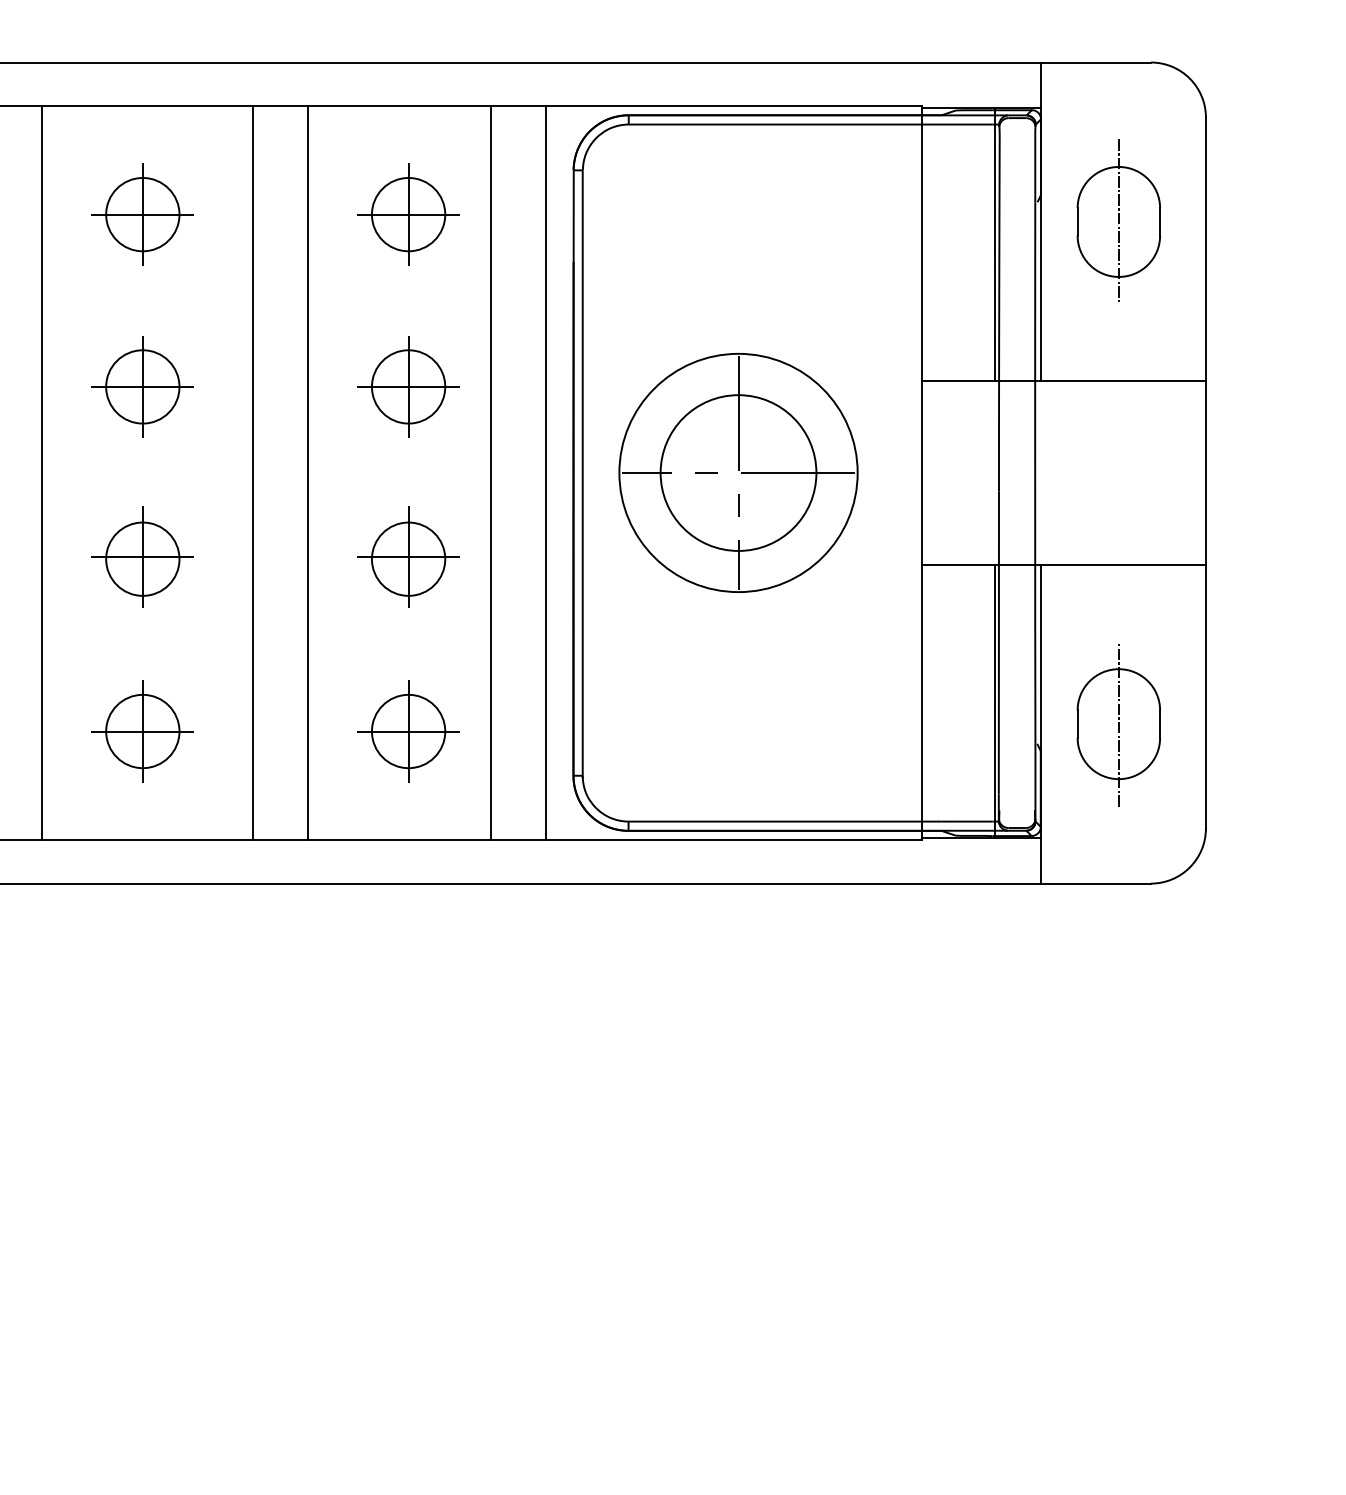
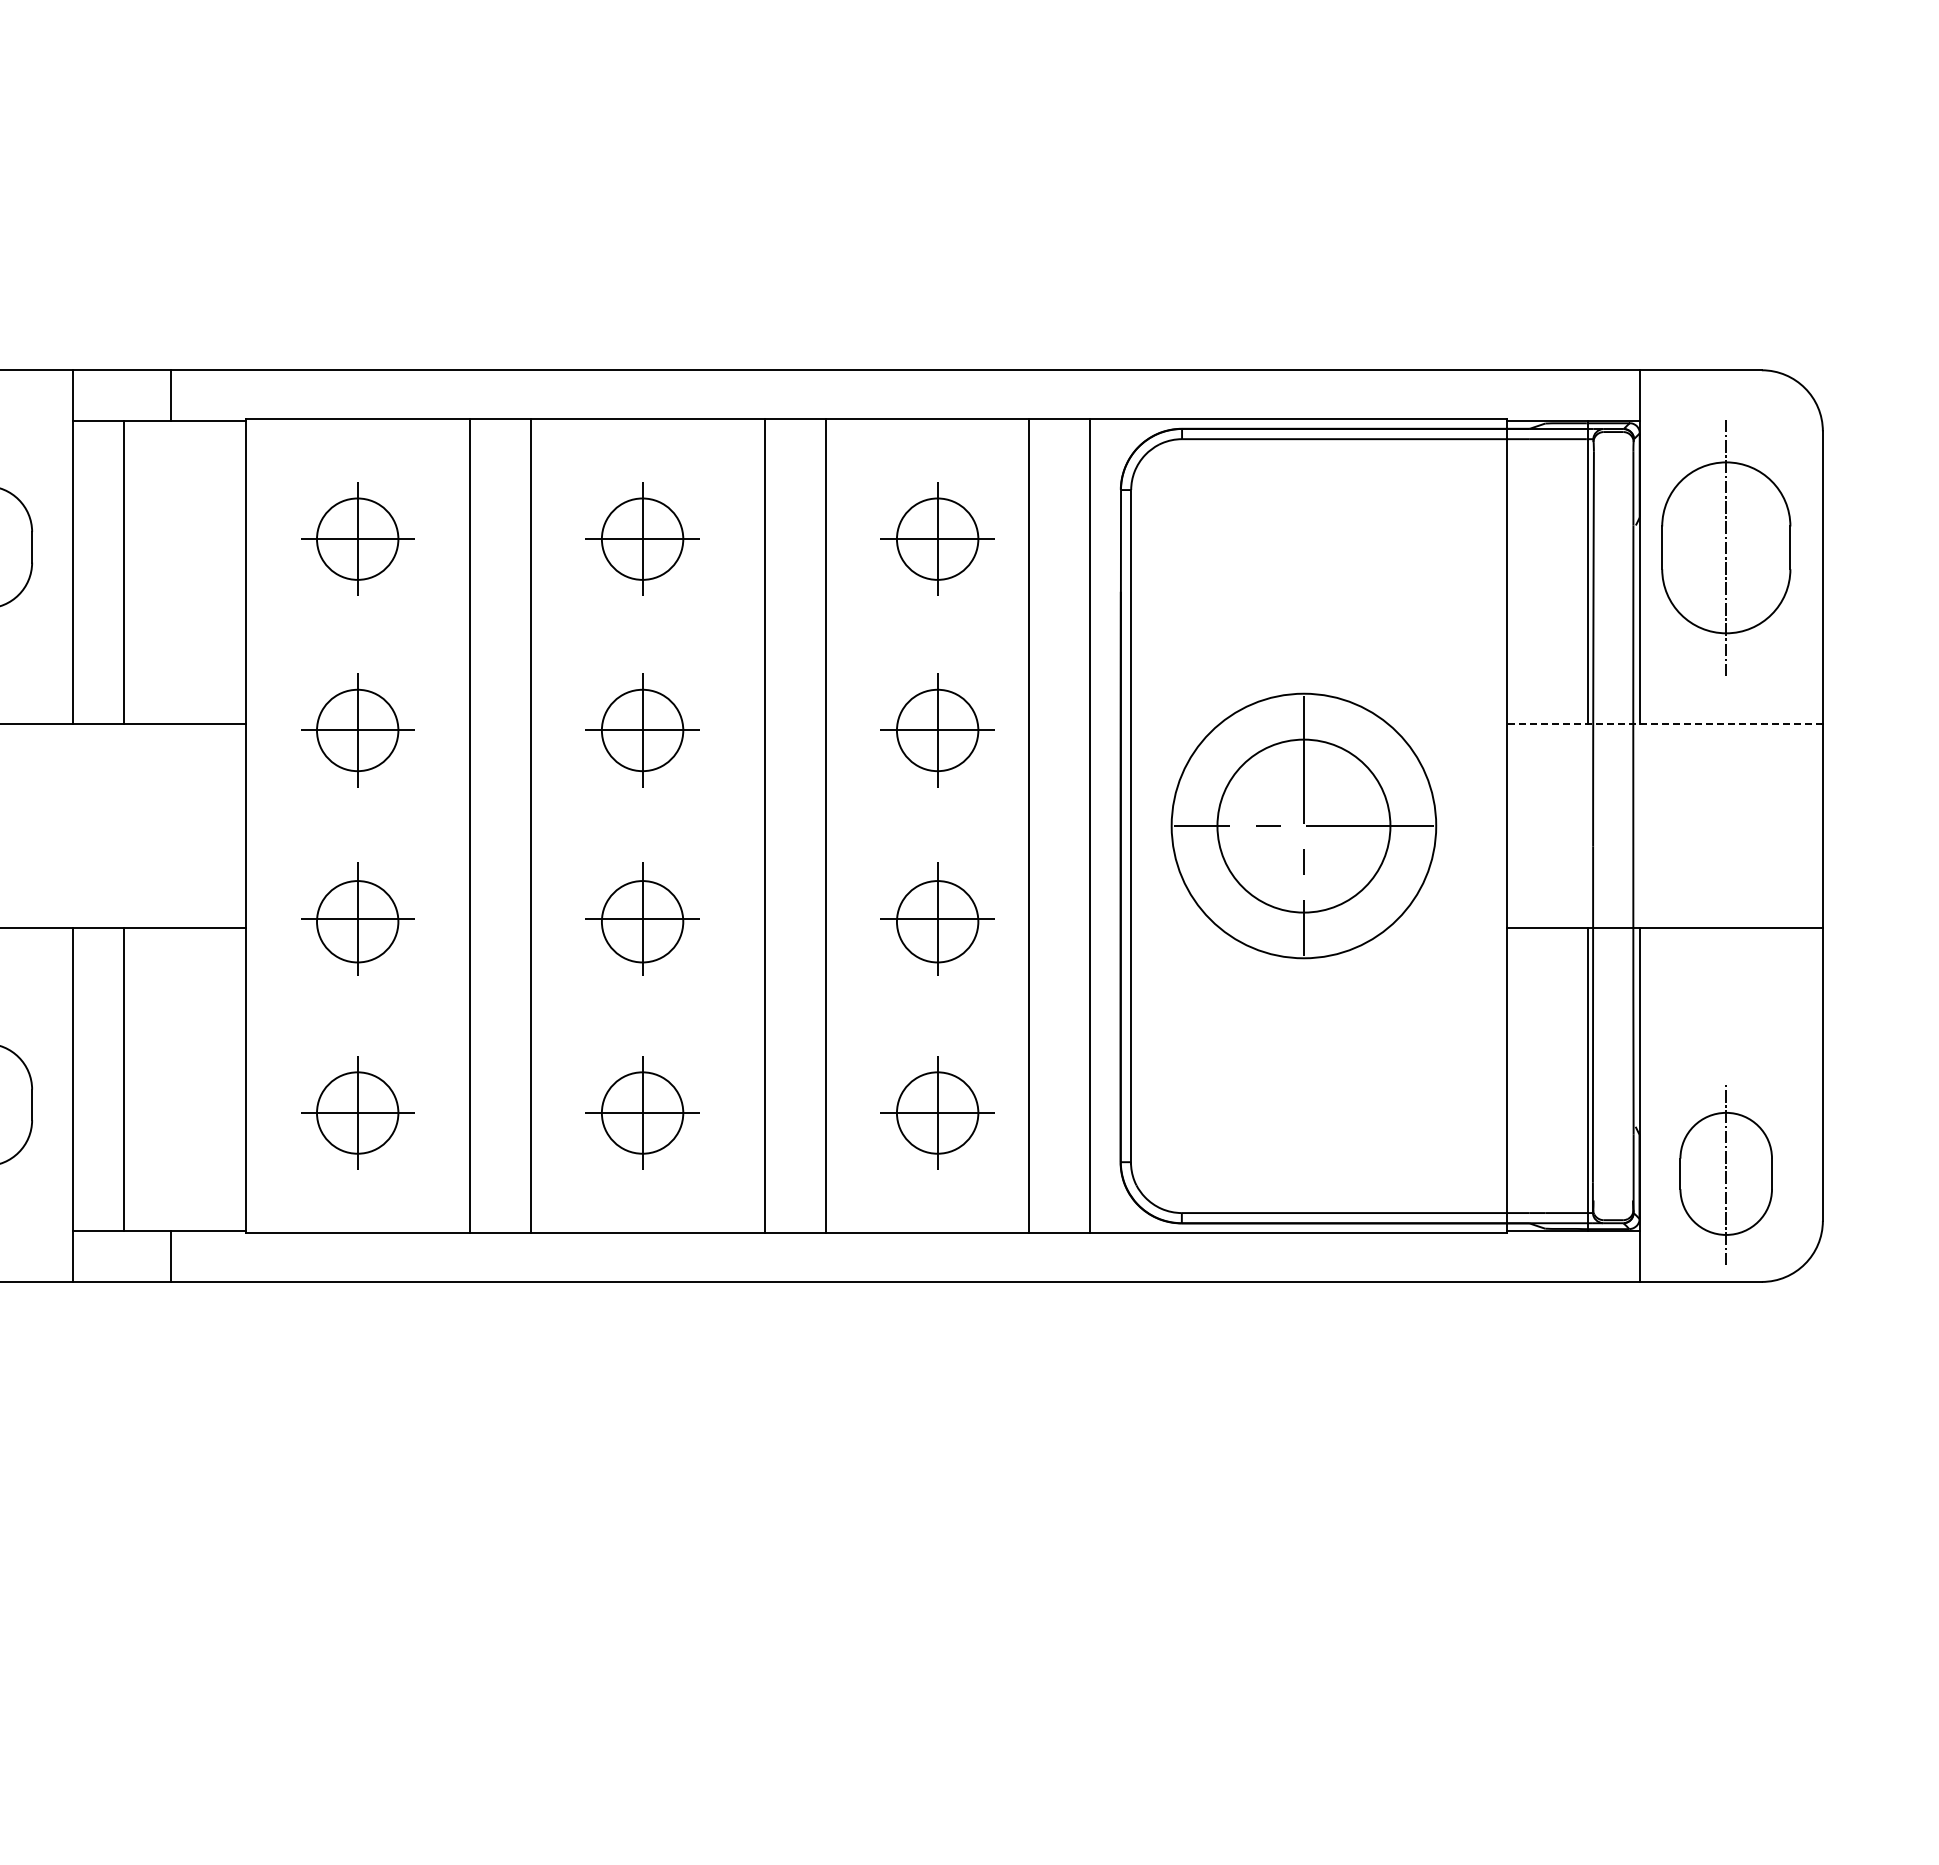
part: (1118, 220) -> (1725, 545), size x1.4
line: (1064, 381) -> (1665, 724), solid -> dashed
part: (1118, 724) -> (1725, 1174), moved

